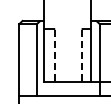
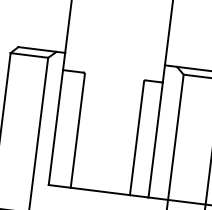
line: (54, 56) -> (77, 131), dashed -> solid
line: (82, 56) -> (137, 139), dashed -> solid

